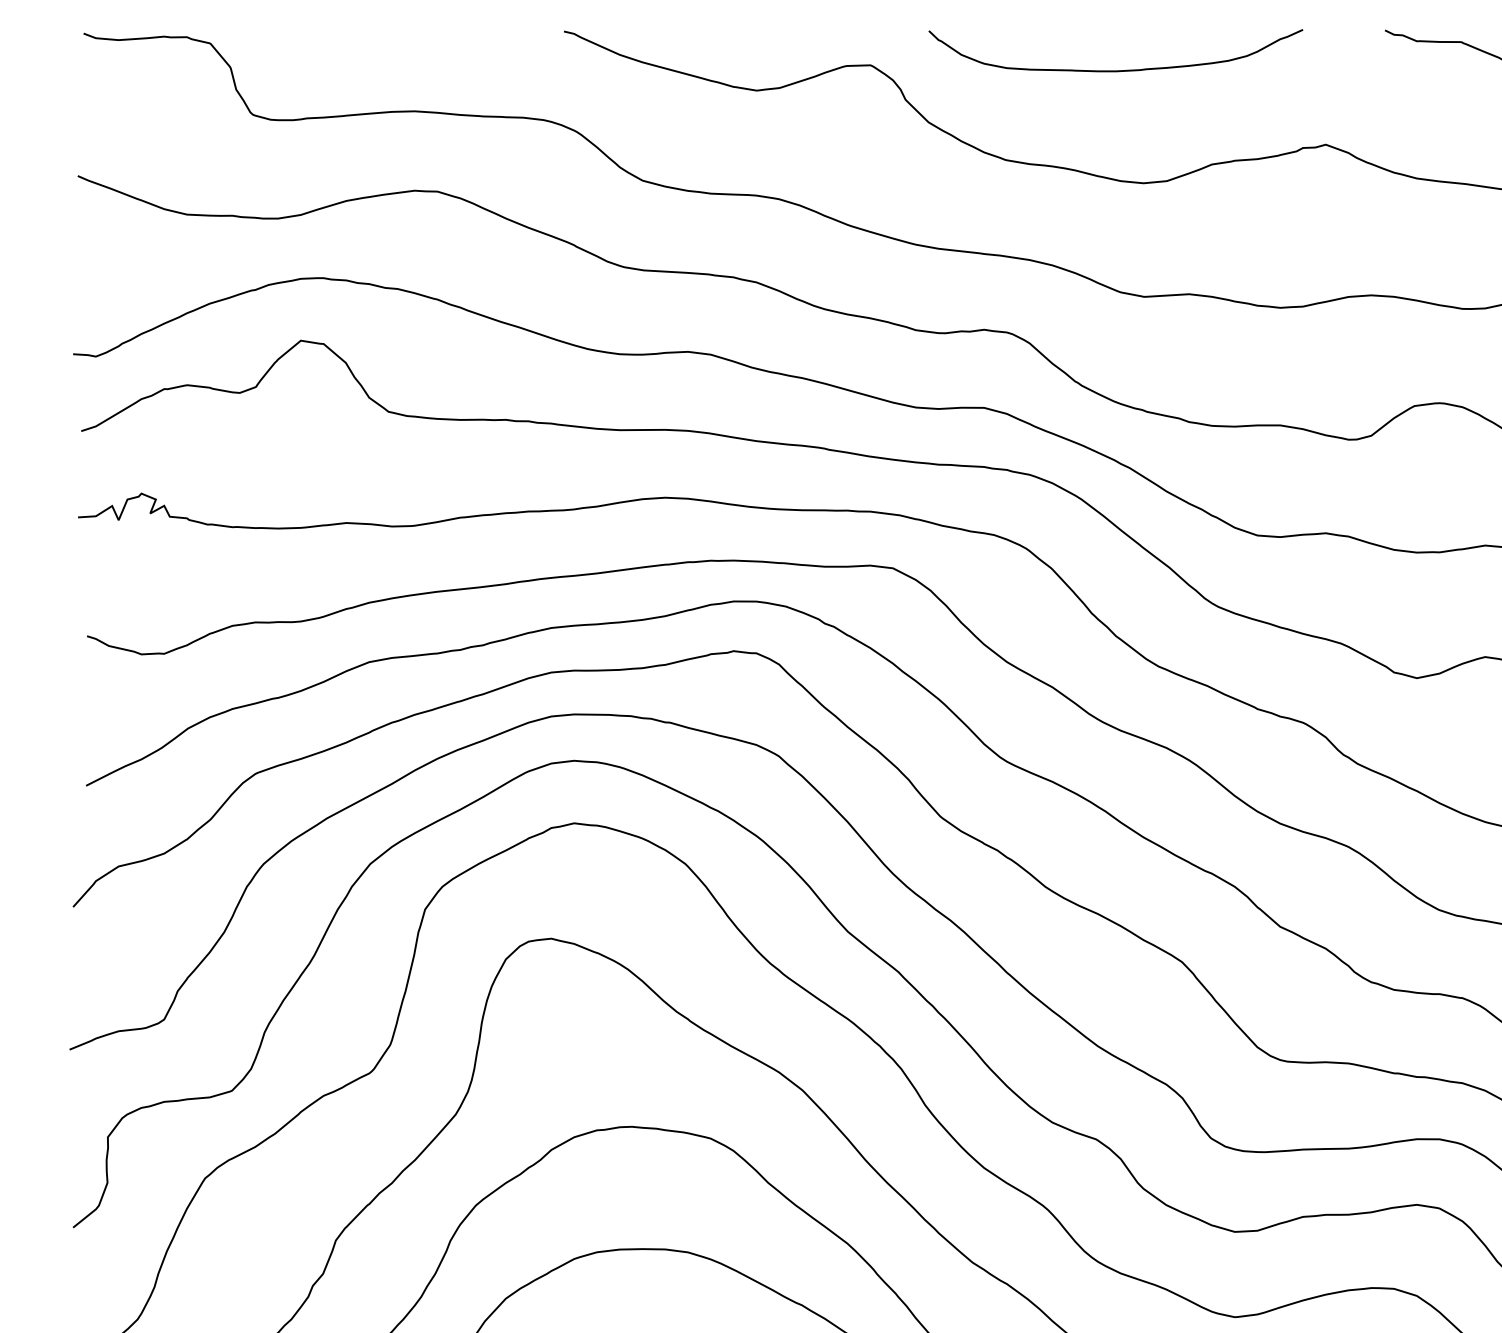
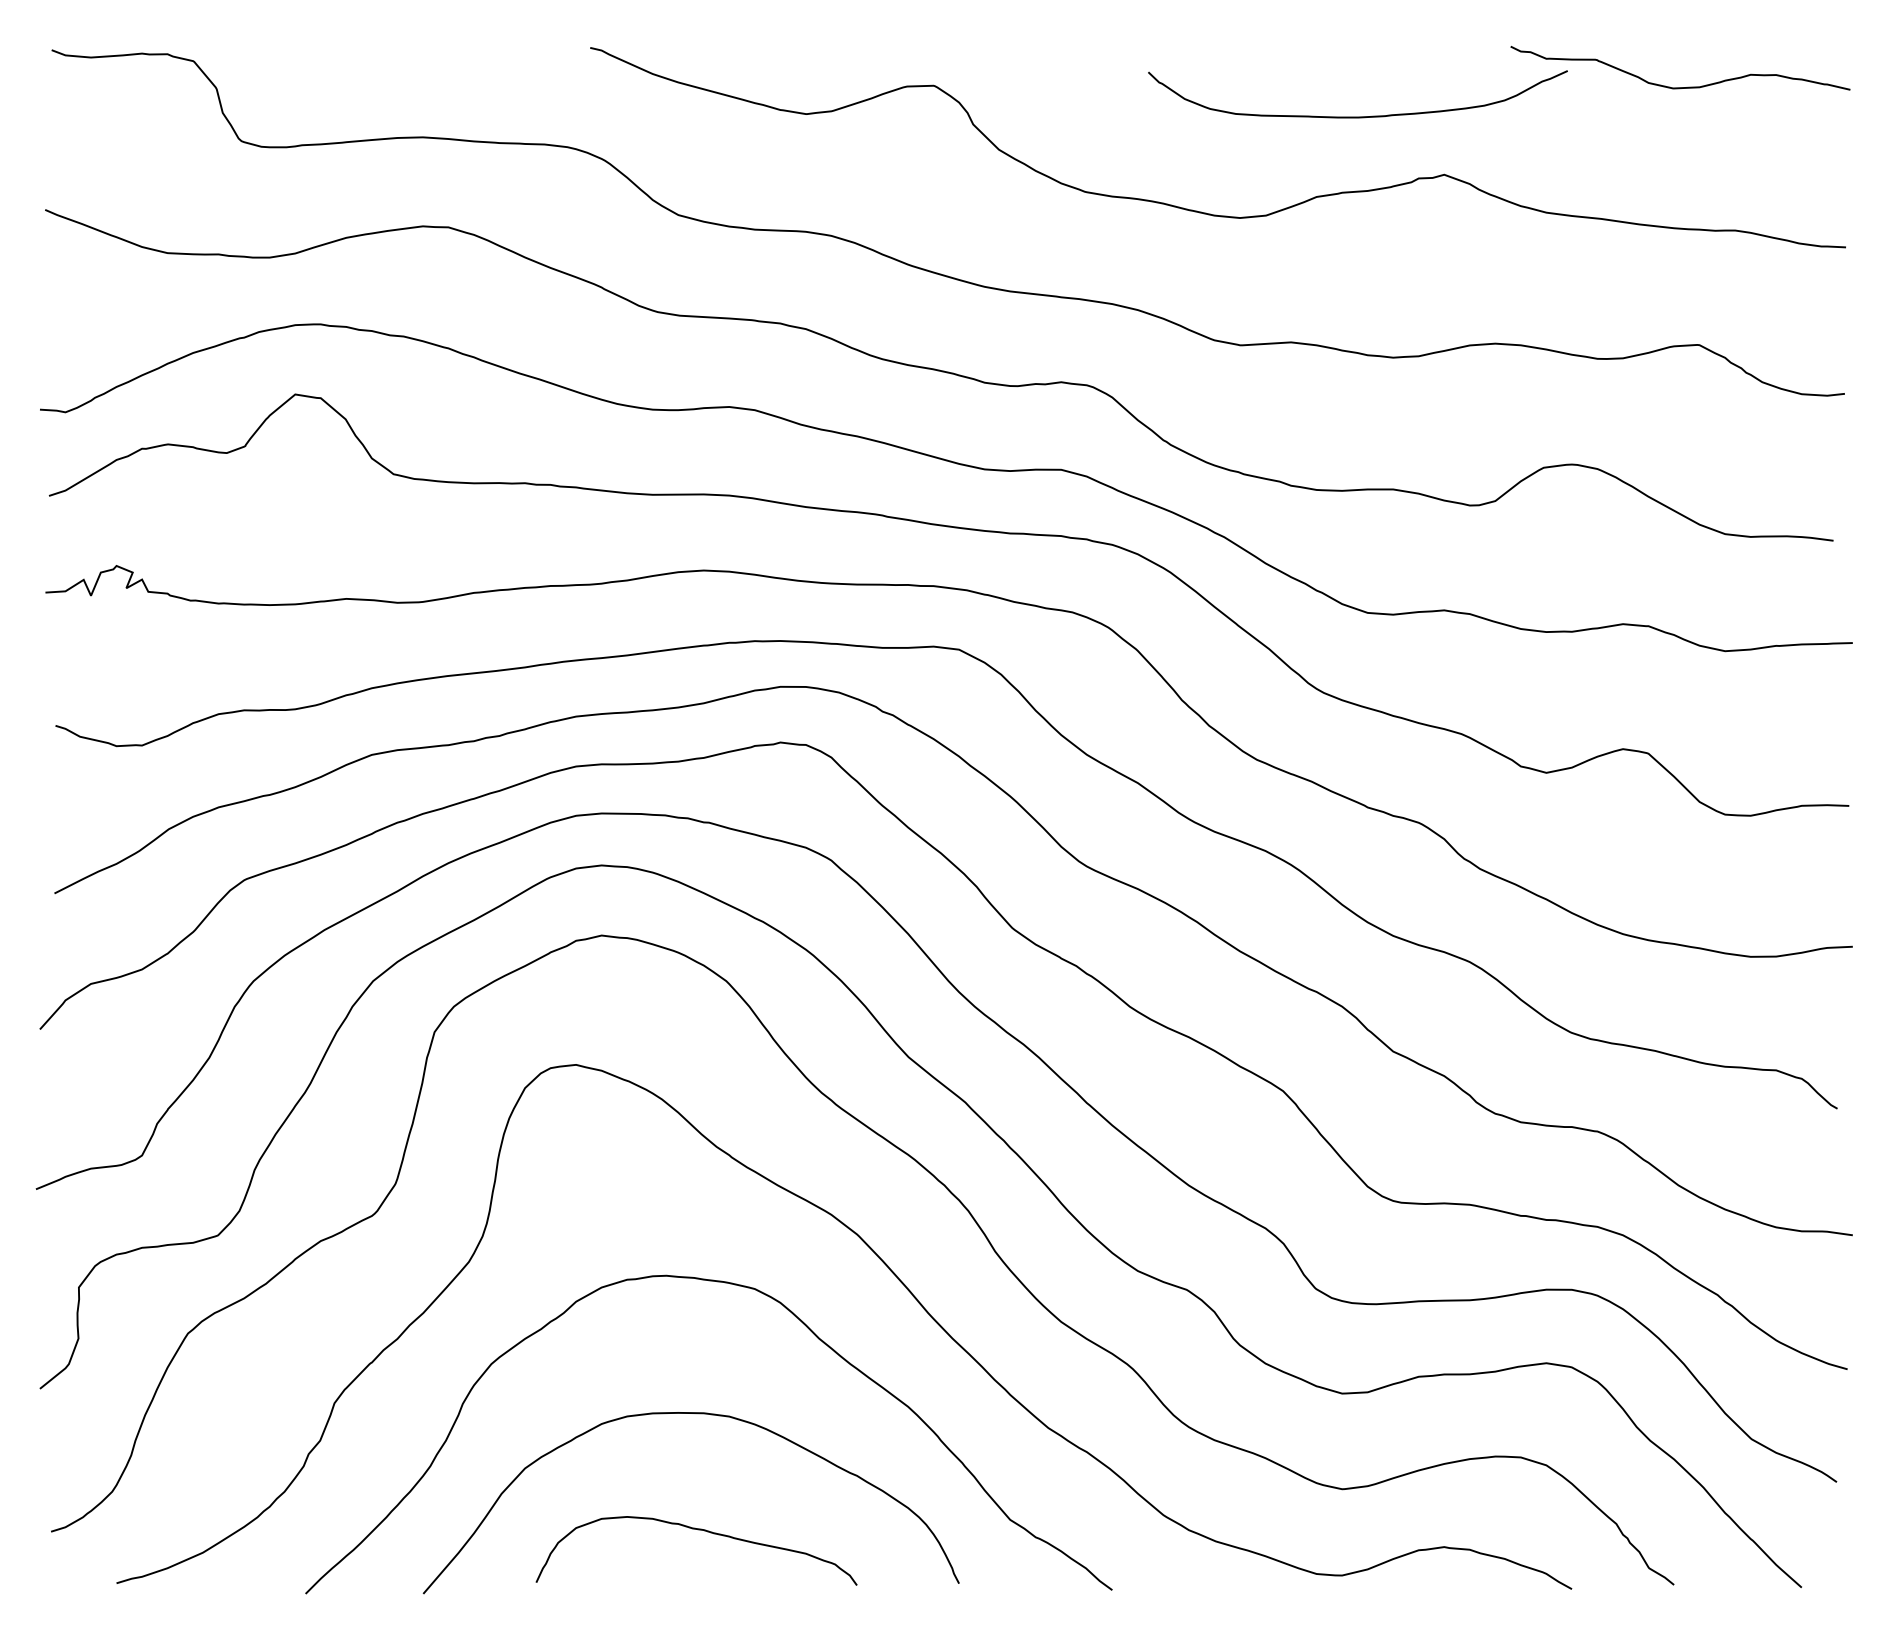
curve: (1115, 70) -> (1357, 116), moved

